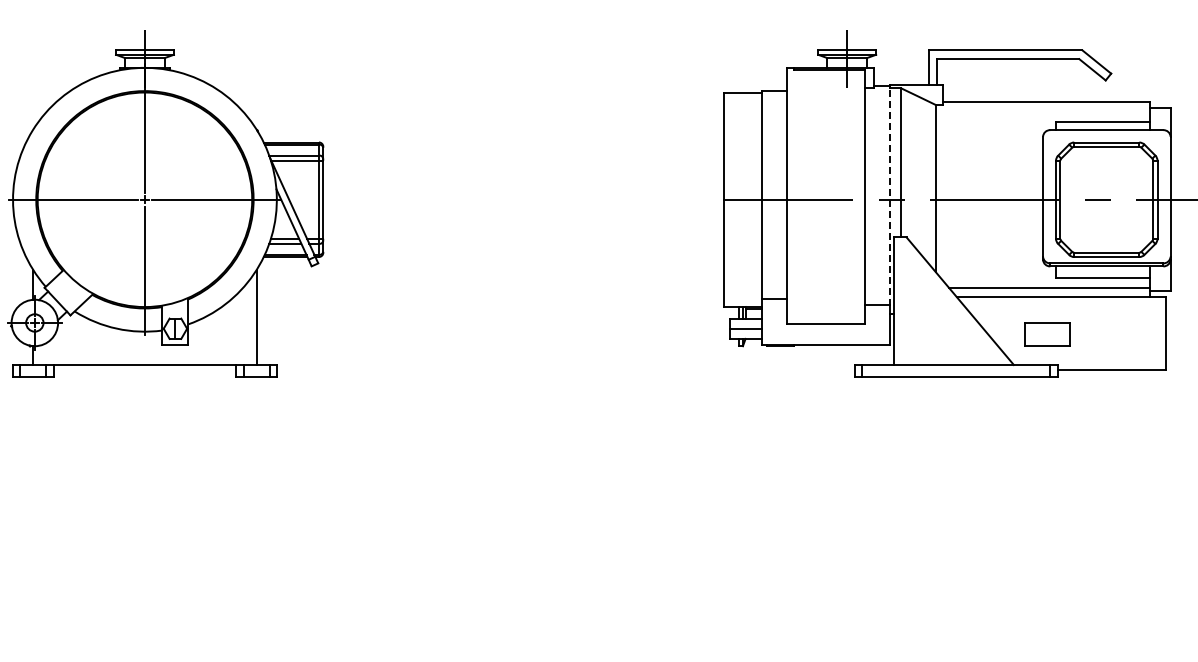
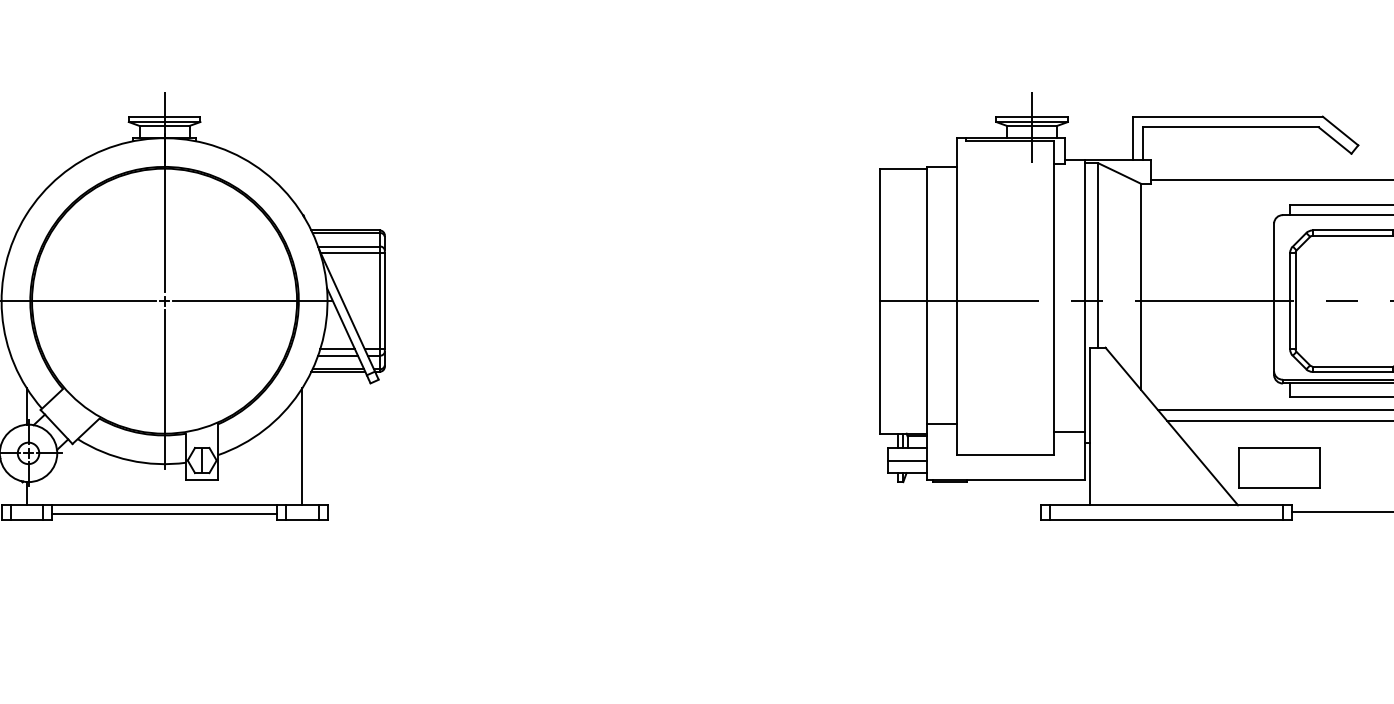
line: (889, 196) -> (1084, 297), dashed -> solid
part: (1047, 334) -> (1279, 467), size x1.43
line: (144, 372) -> (164, 514), added

